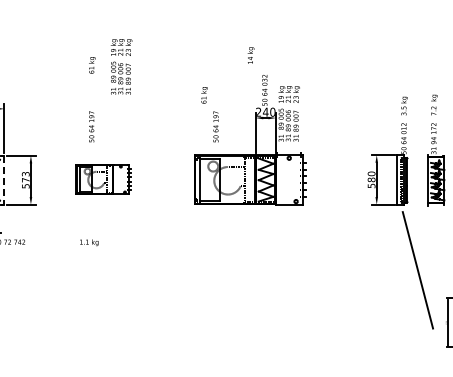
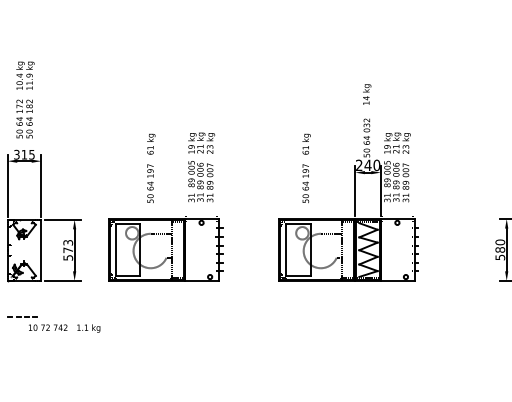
text: (250, 55) -> (366, 94), moved
text: (92, 65) -> (151, 144), moved
text: (121, 66) -> (201, 166), moved
text: (204, 95) -> (306, 144), moved
part: (103, 178) -> (165, 248), size x1.67
line: (4, 180) -> (41, 250), dashed -> solid
text: (89, 242) -> (89, 328), moved

